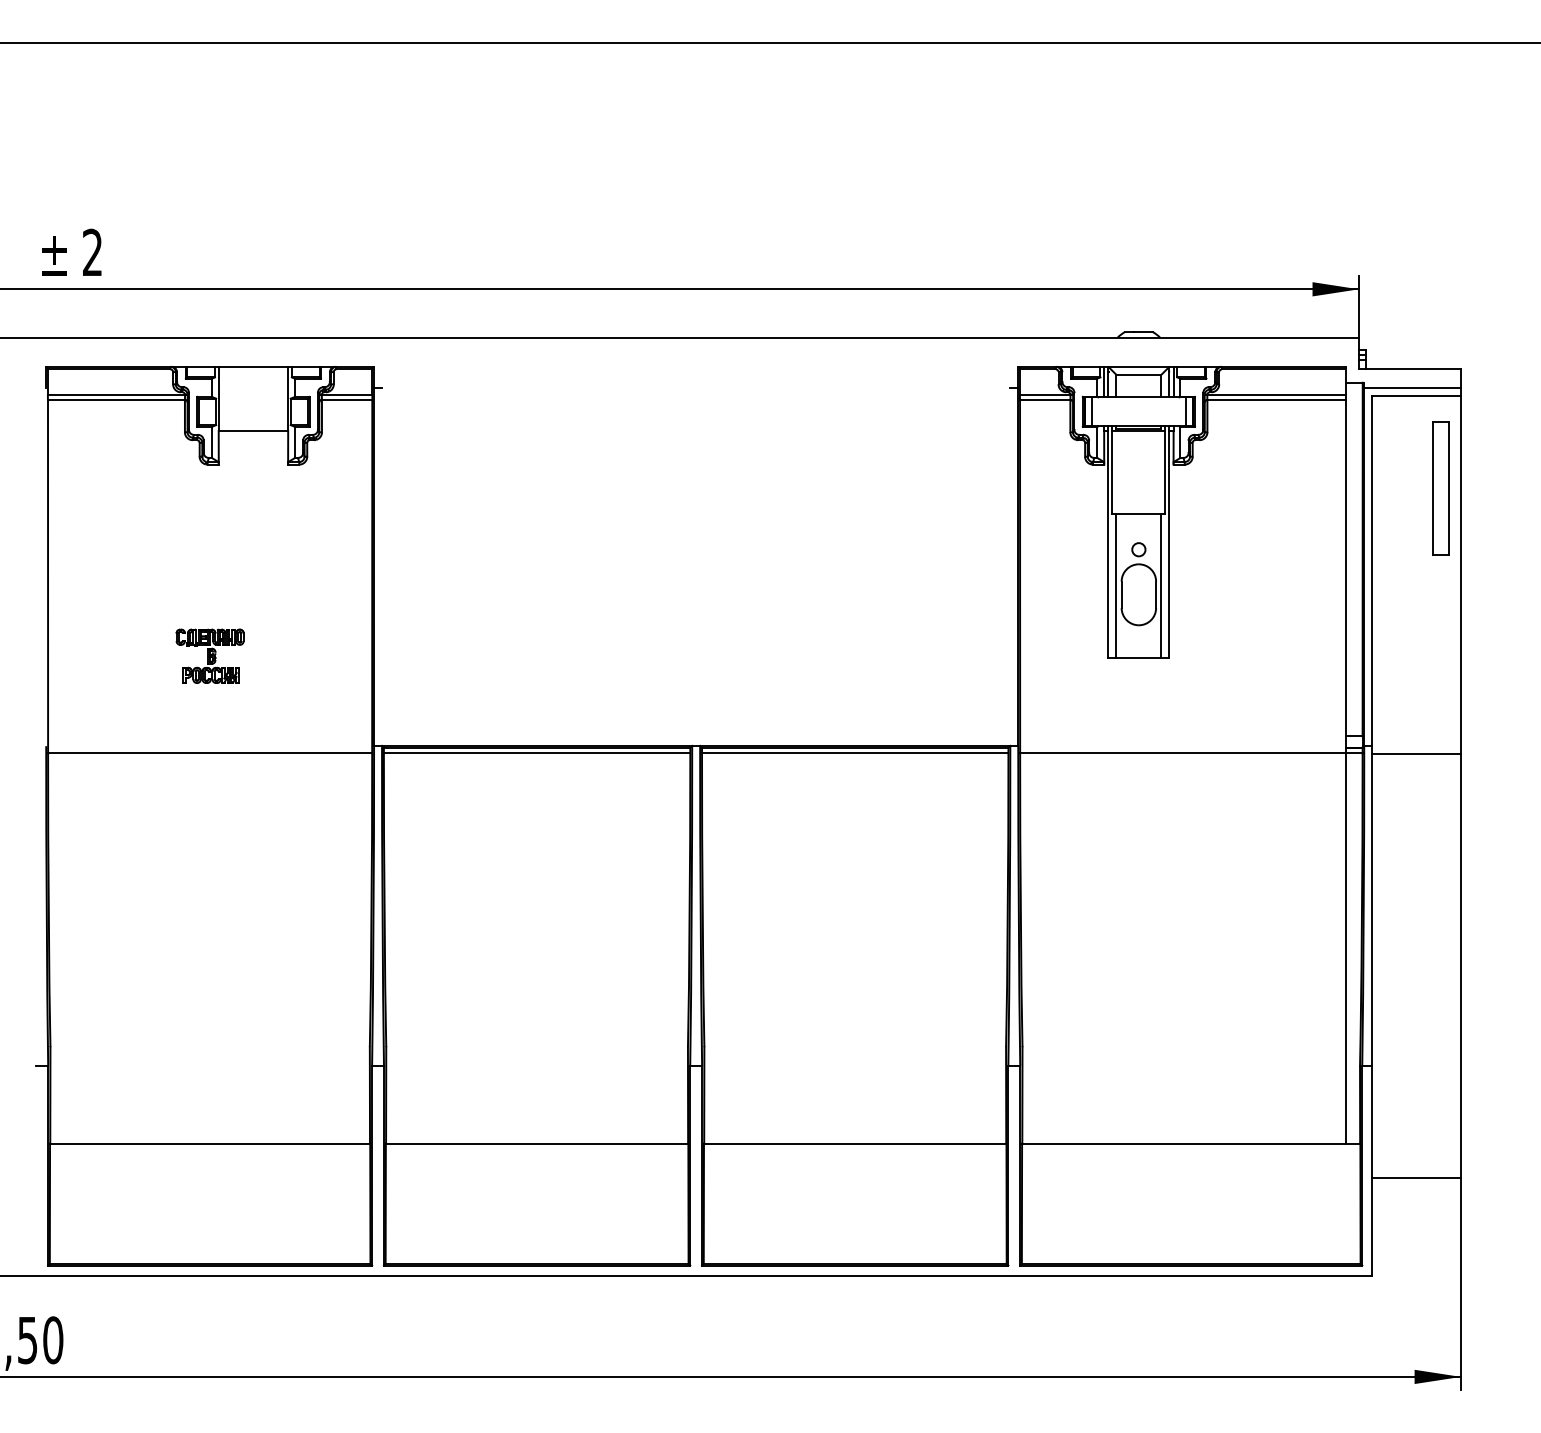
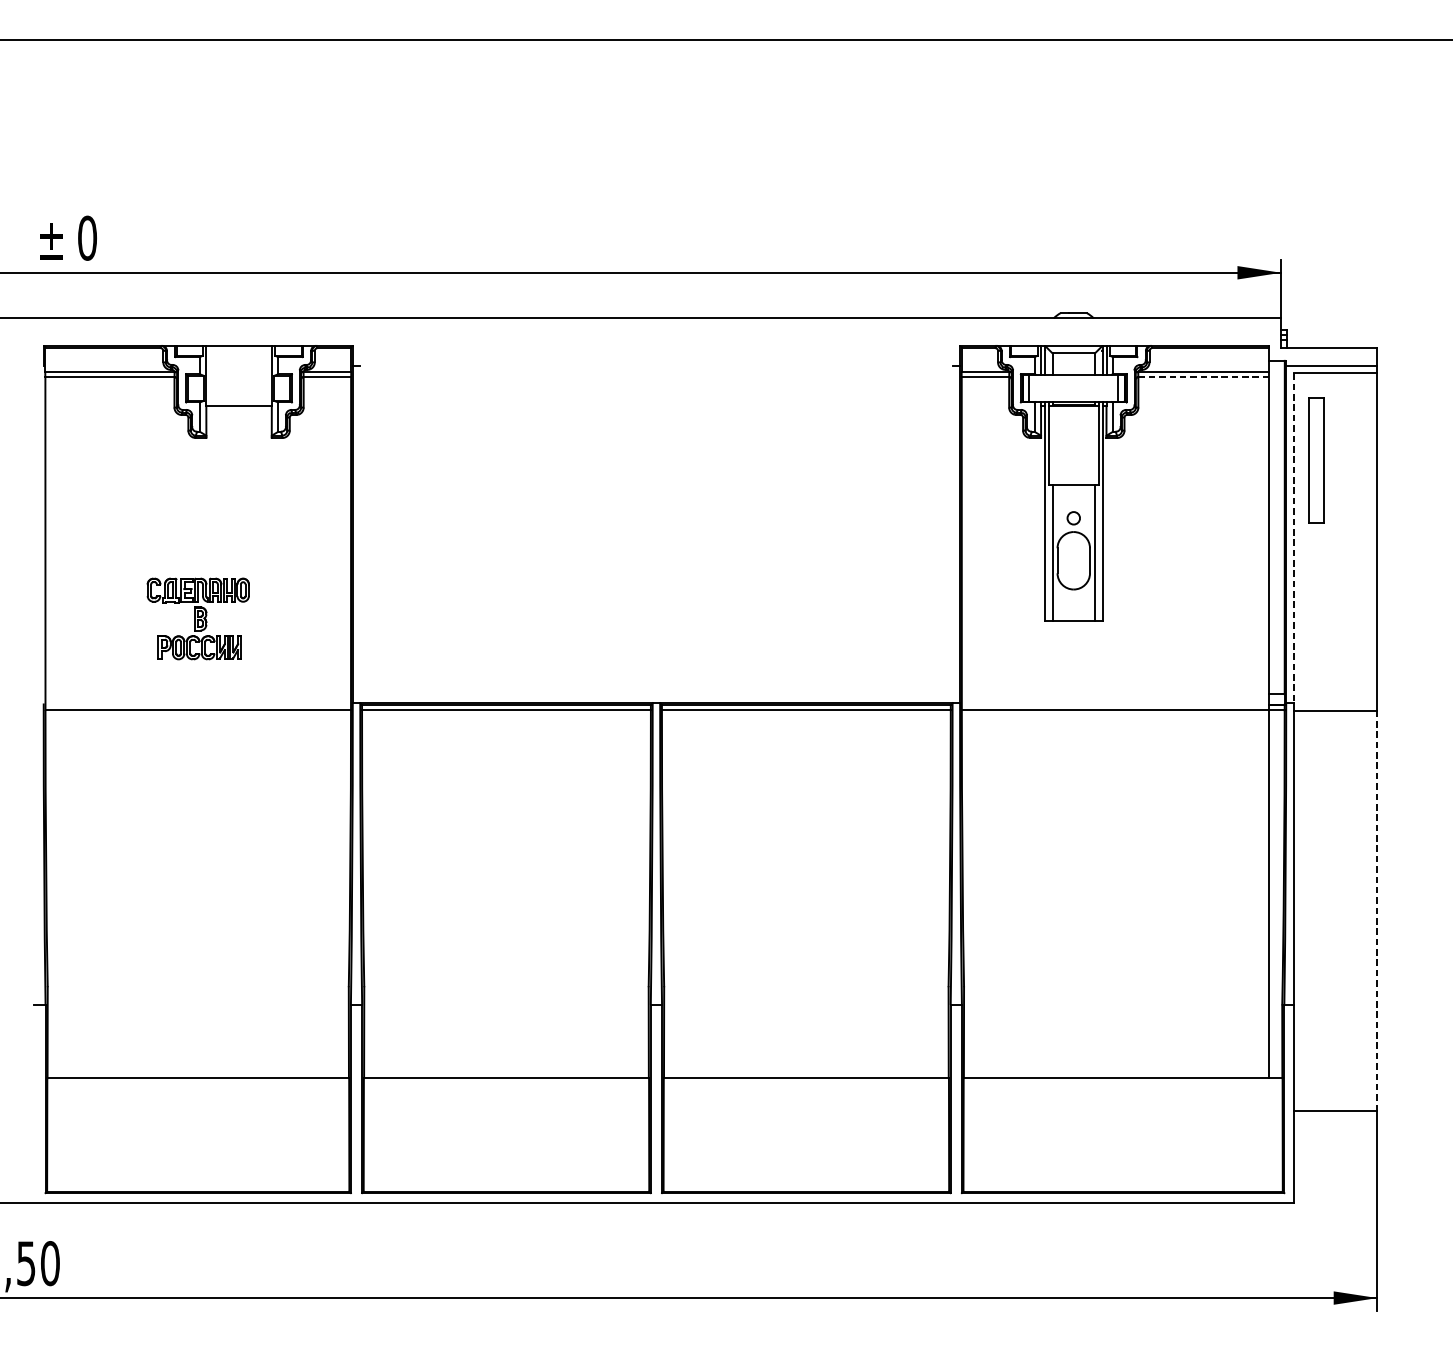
text: (92, 252) -> (87, 238), 2 -> 0
line: (1277, 399) -> (1204, 376), solid -> dashed
part: (1440, 488) -> (1315, 460), moved
line: (1372, 571) -> (1294, 538), solid -> dashed
part: (209, 655) -> (197, 617), size x1.6
line: (1460, 966) -> (1376, 911), solid -> dashed

